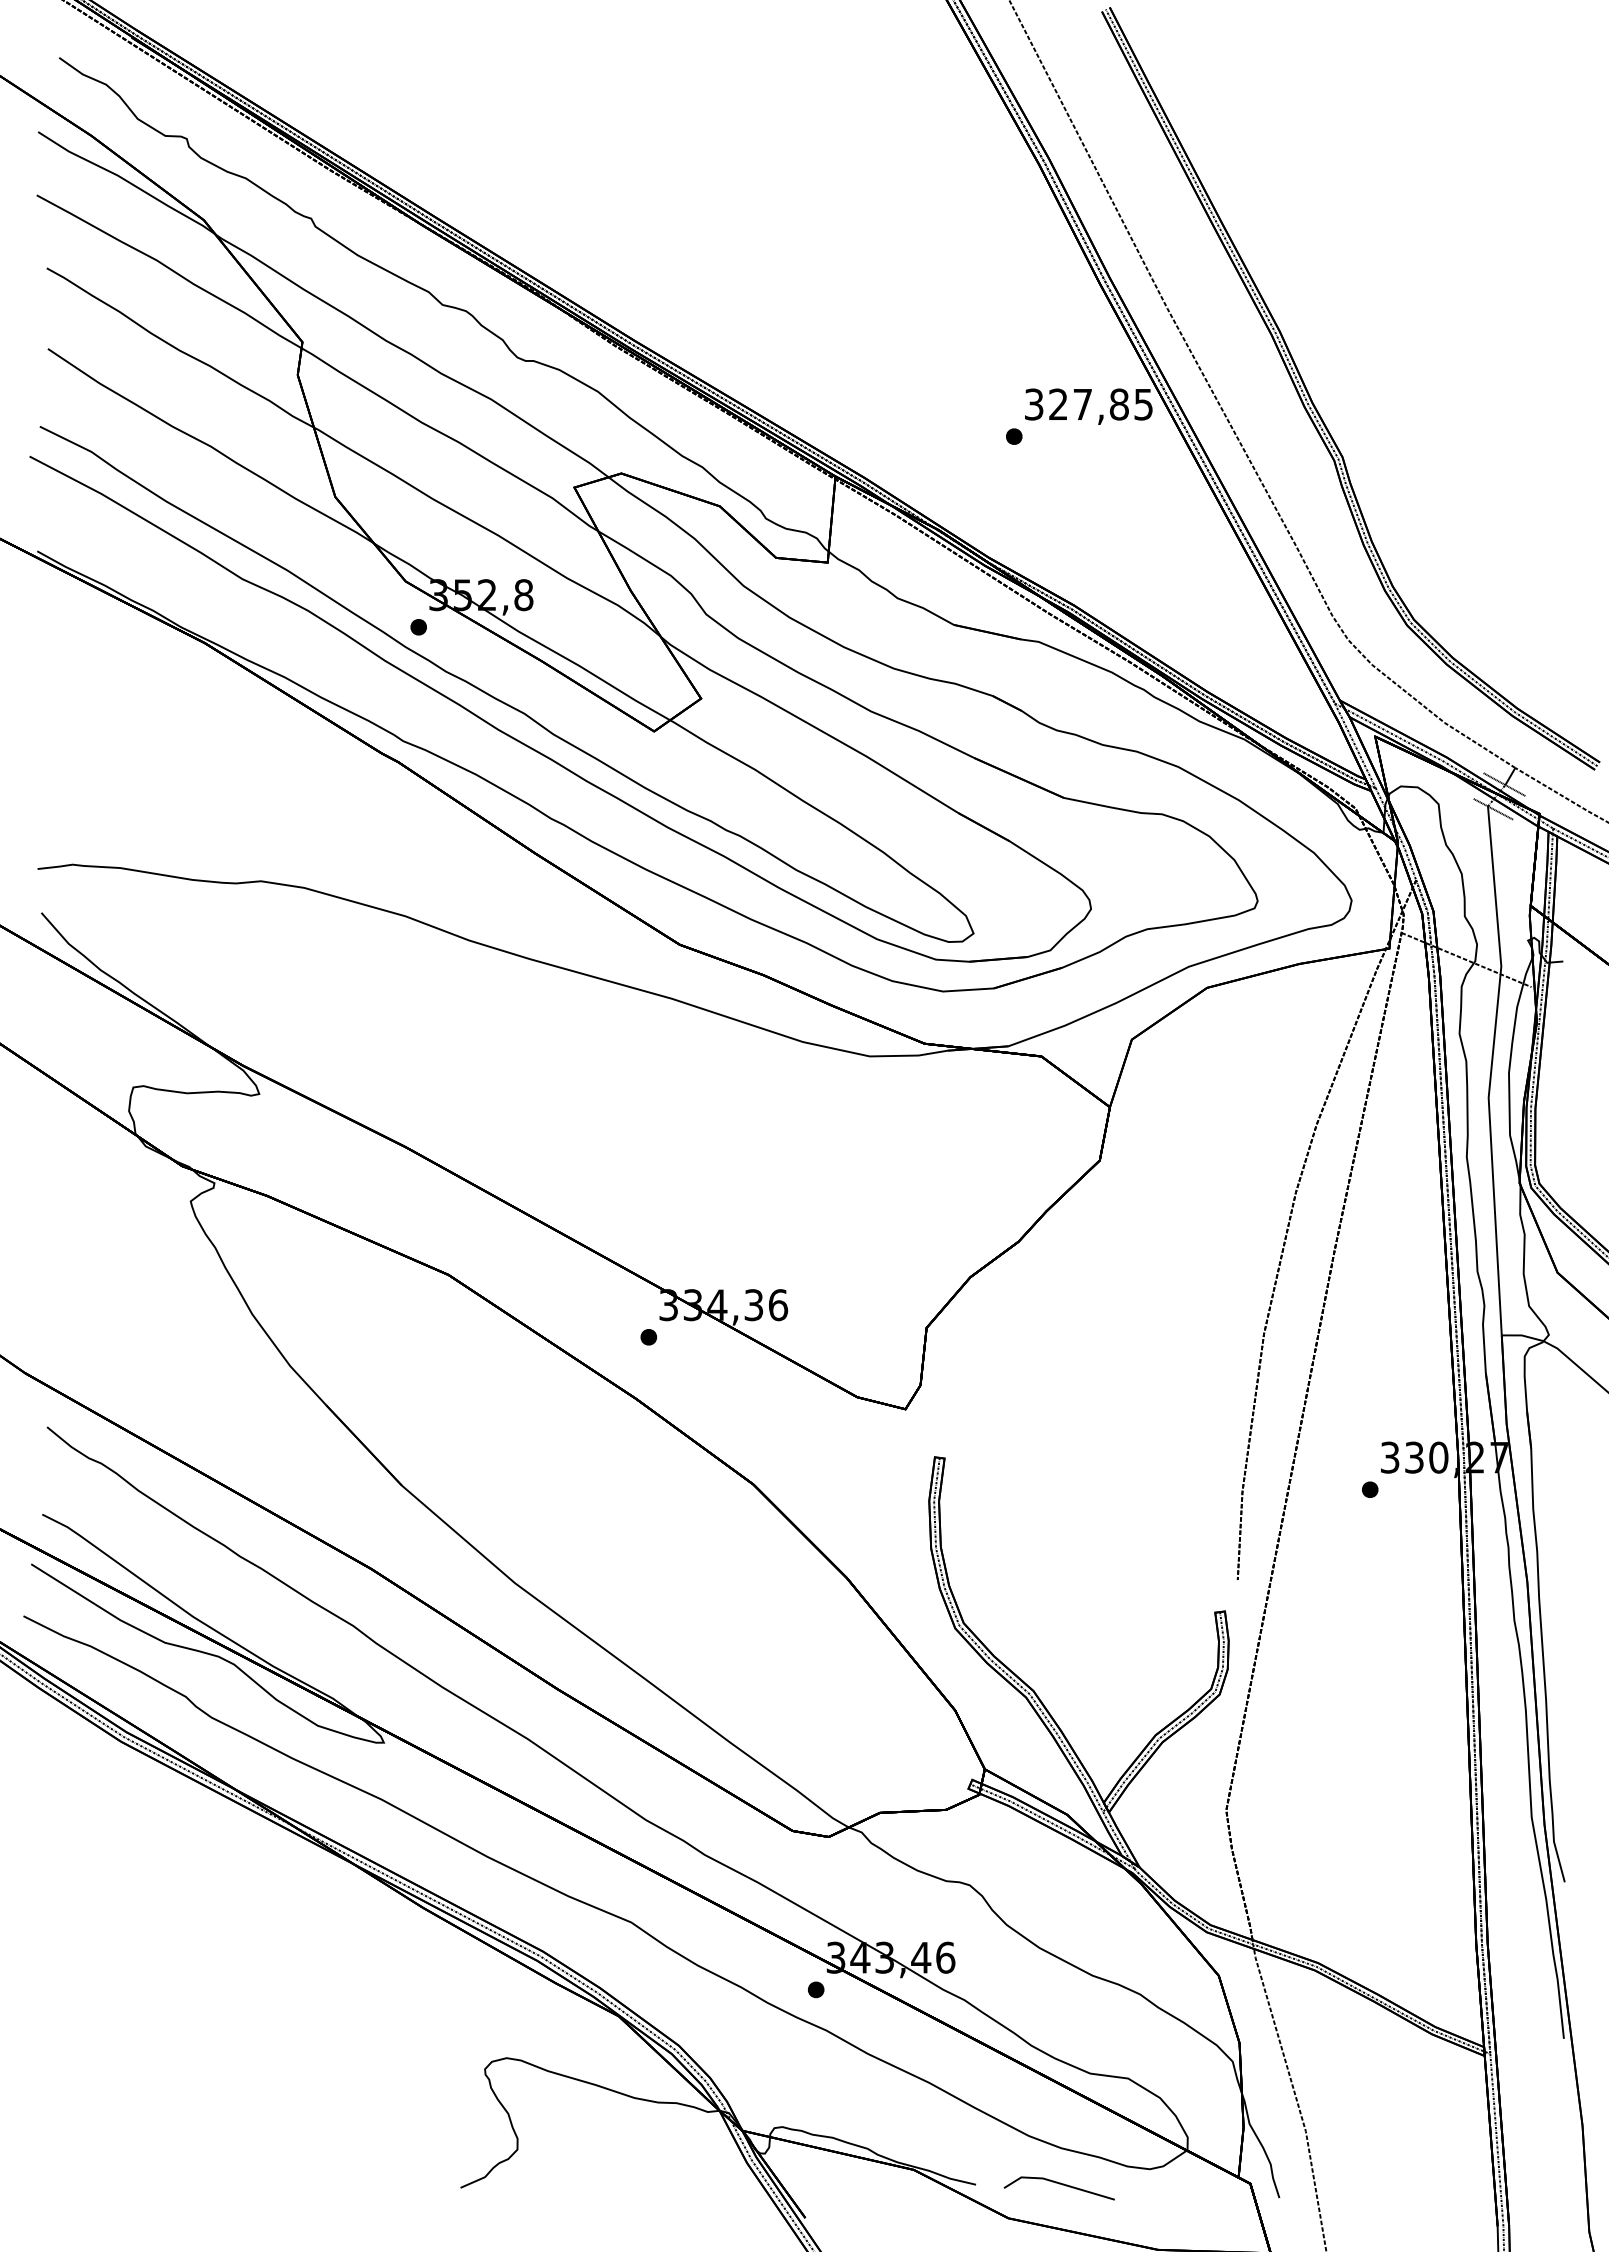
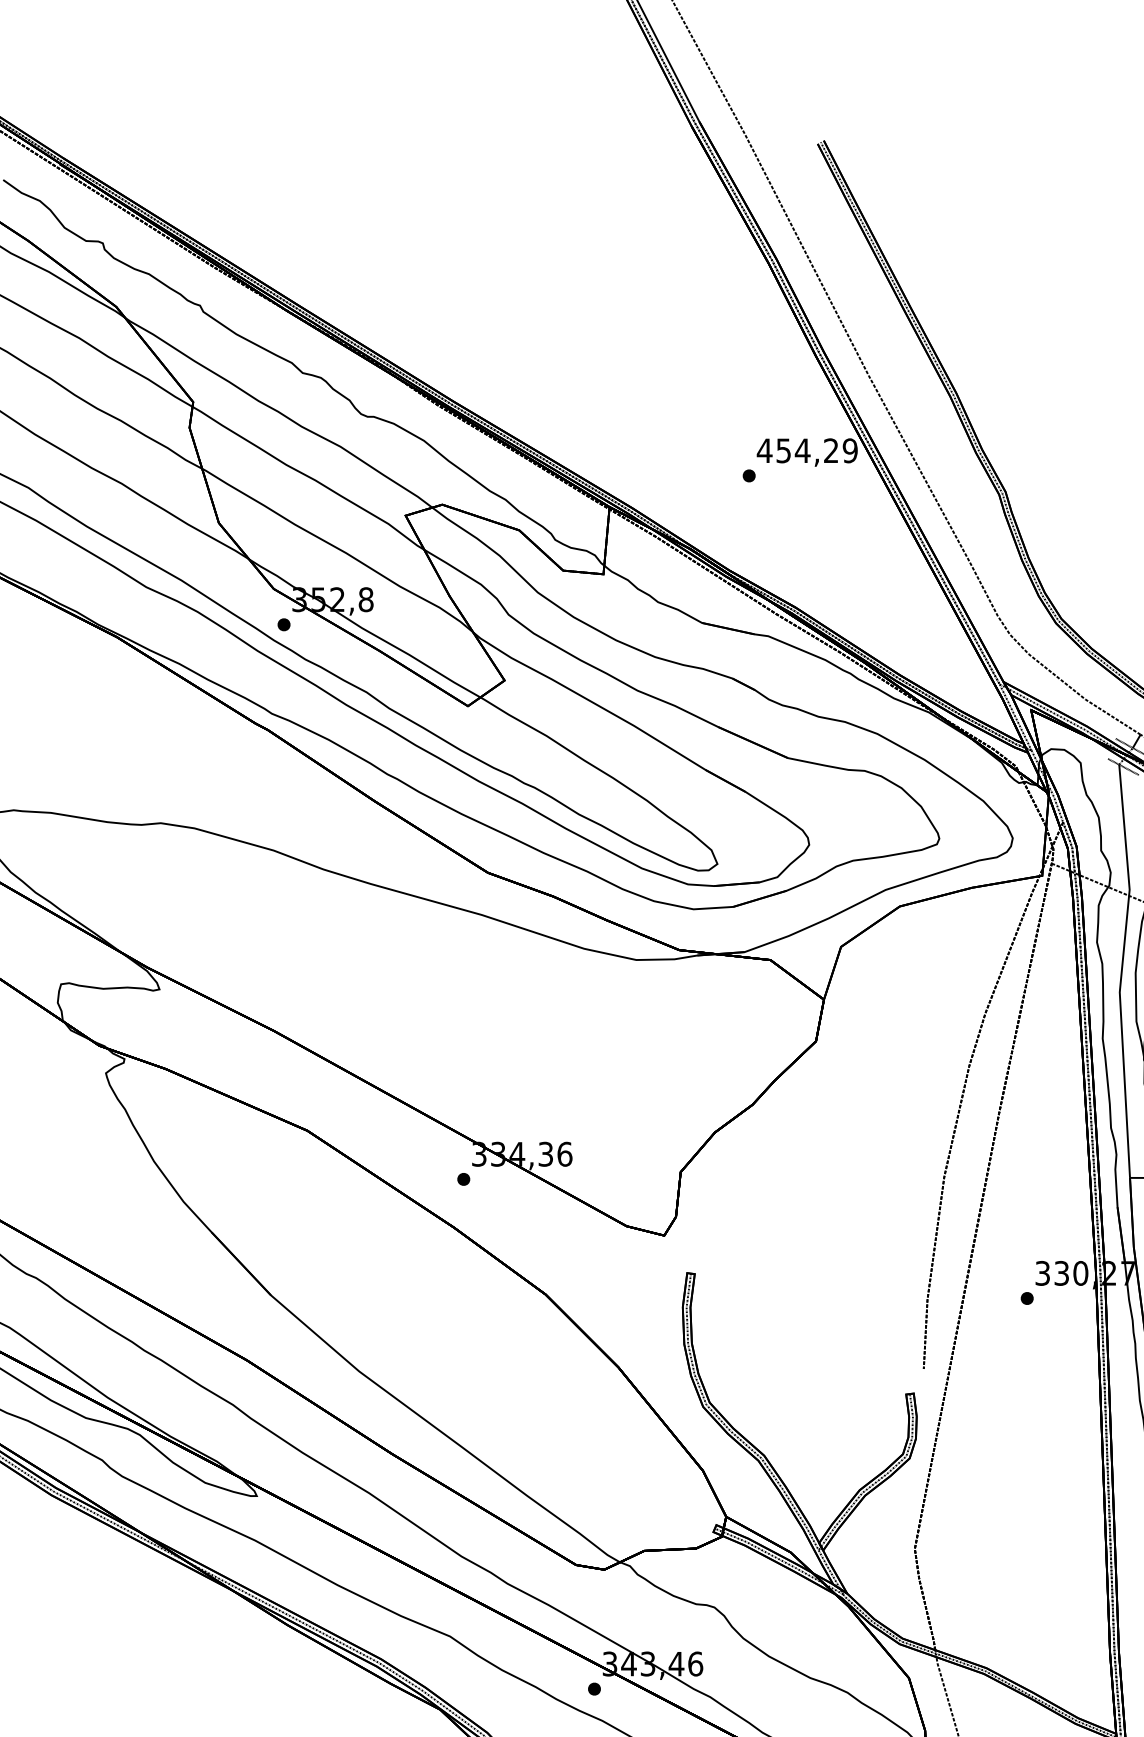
text: (1088, 404) -> (807, 450), 327,85 -> 454,29

